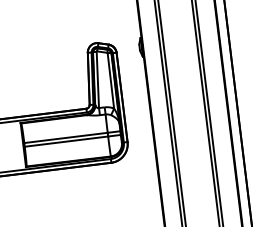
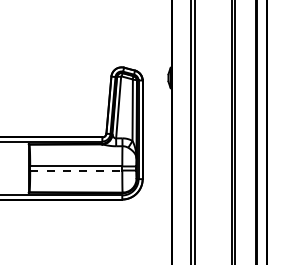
line: (66, 141) -> (76, 170), solid -> dashed

